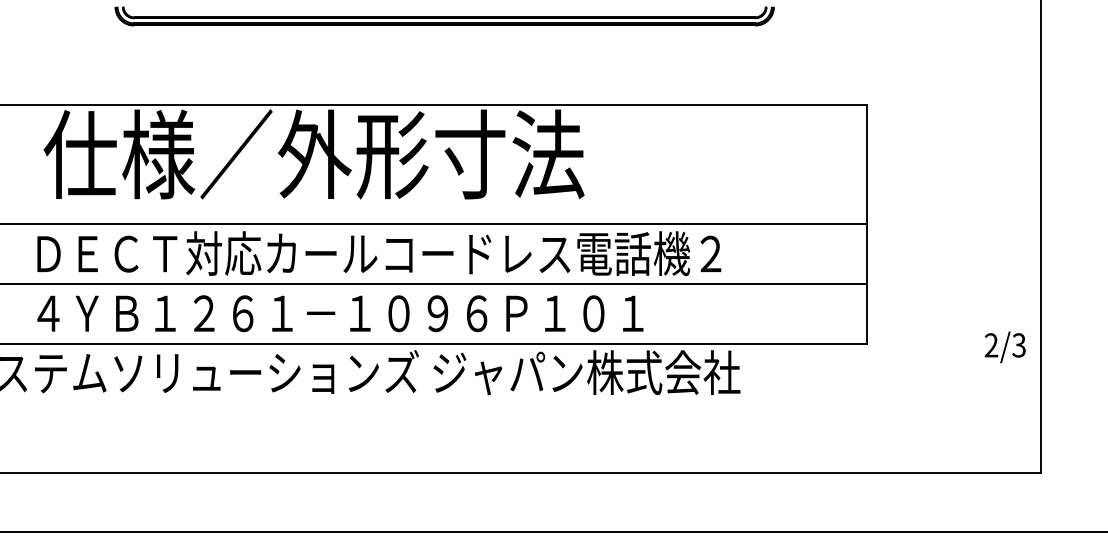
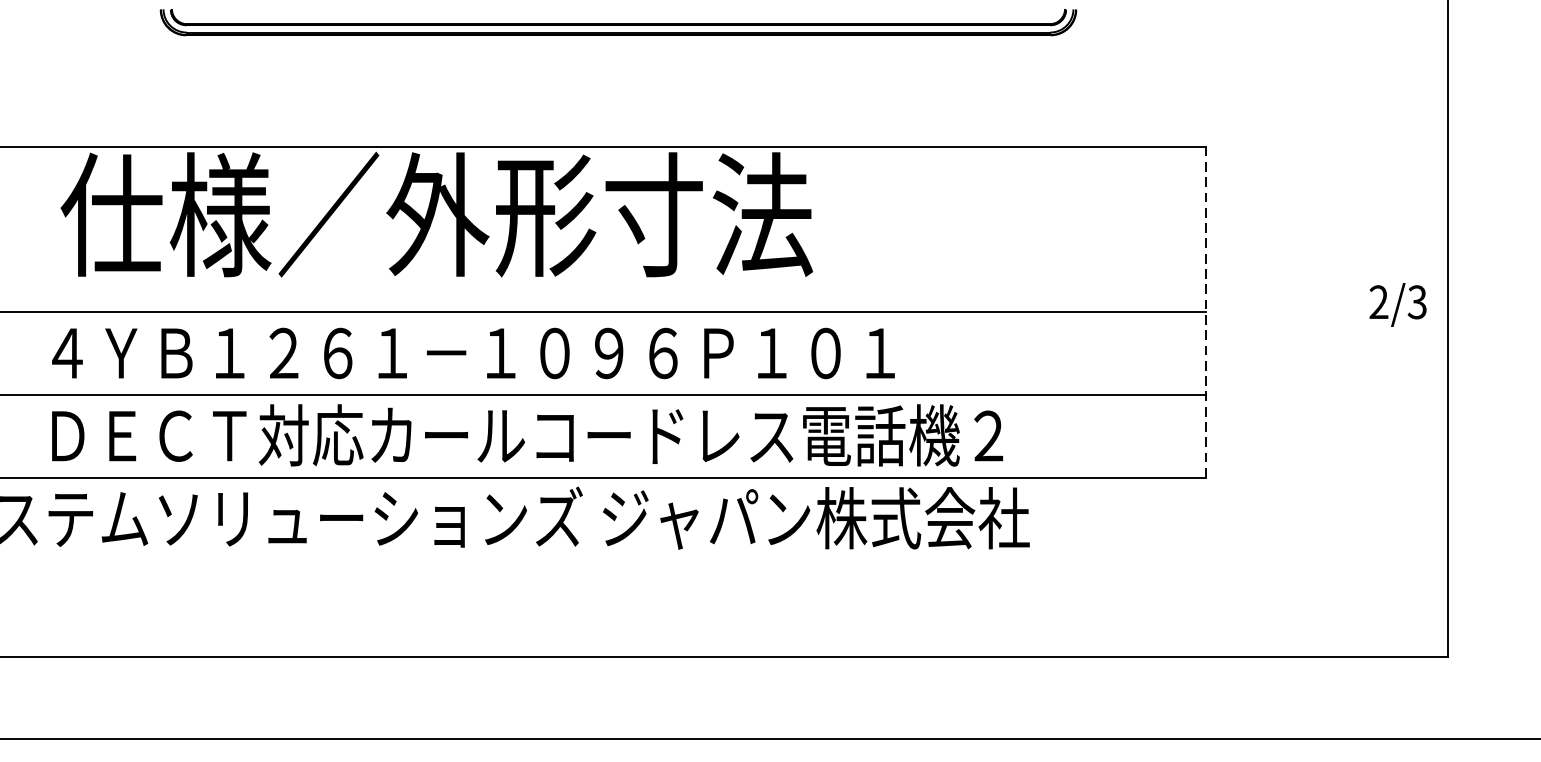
line: (866, 224) -> (1205, 312), solid -> dashed
text: (379, 253) -> (527, 352), ＤＥＣＴ対応カールコードレス電話機２ -> ４ＹＢ１２６１－１０９６Ｐ１０１
text: (379, 312) -> (527, 434), ４ＹＢ１２６１－１０９６Ｐ１０１ -> ＤＥＣＴ対応カールコードレス電話機２
text: (1004, 347) -> (1397, 305), moved

